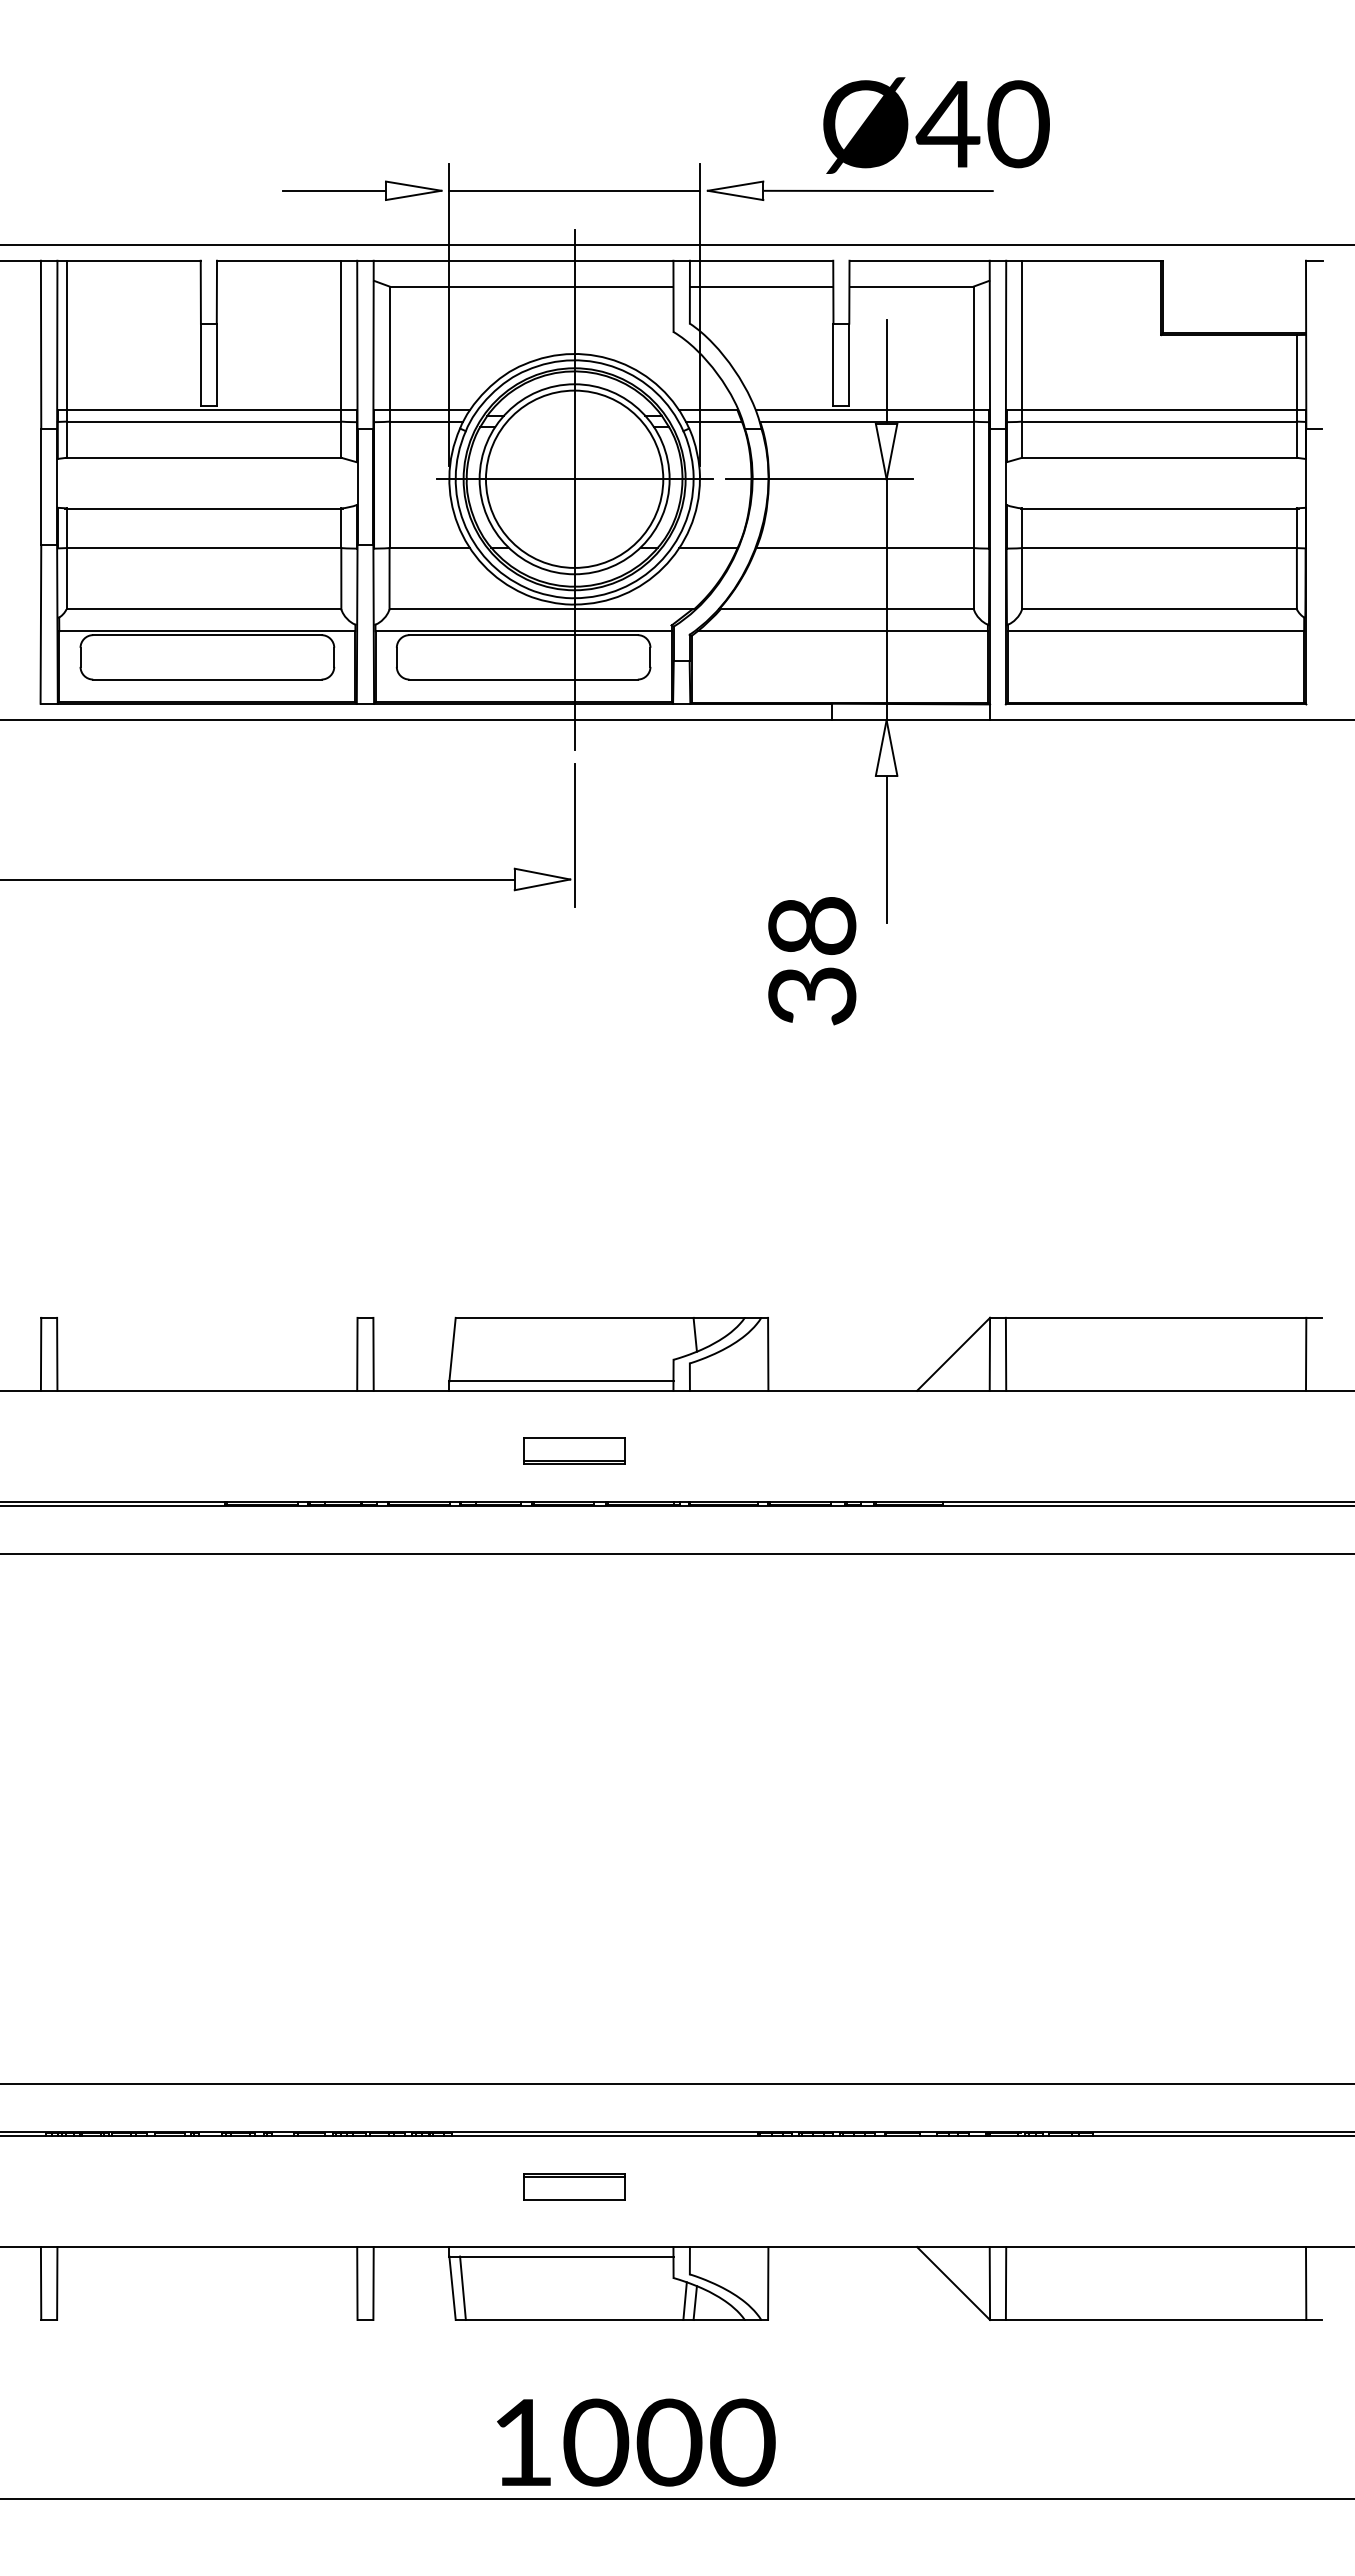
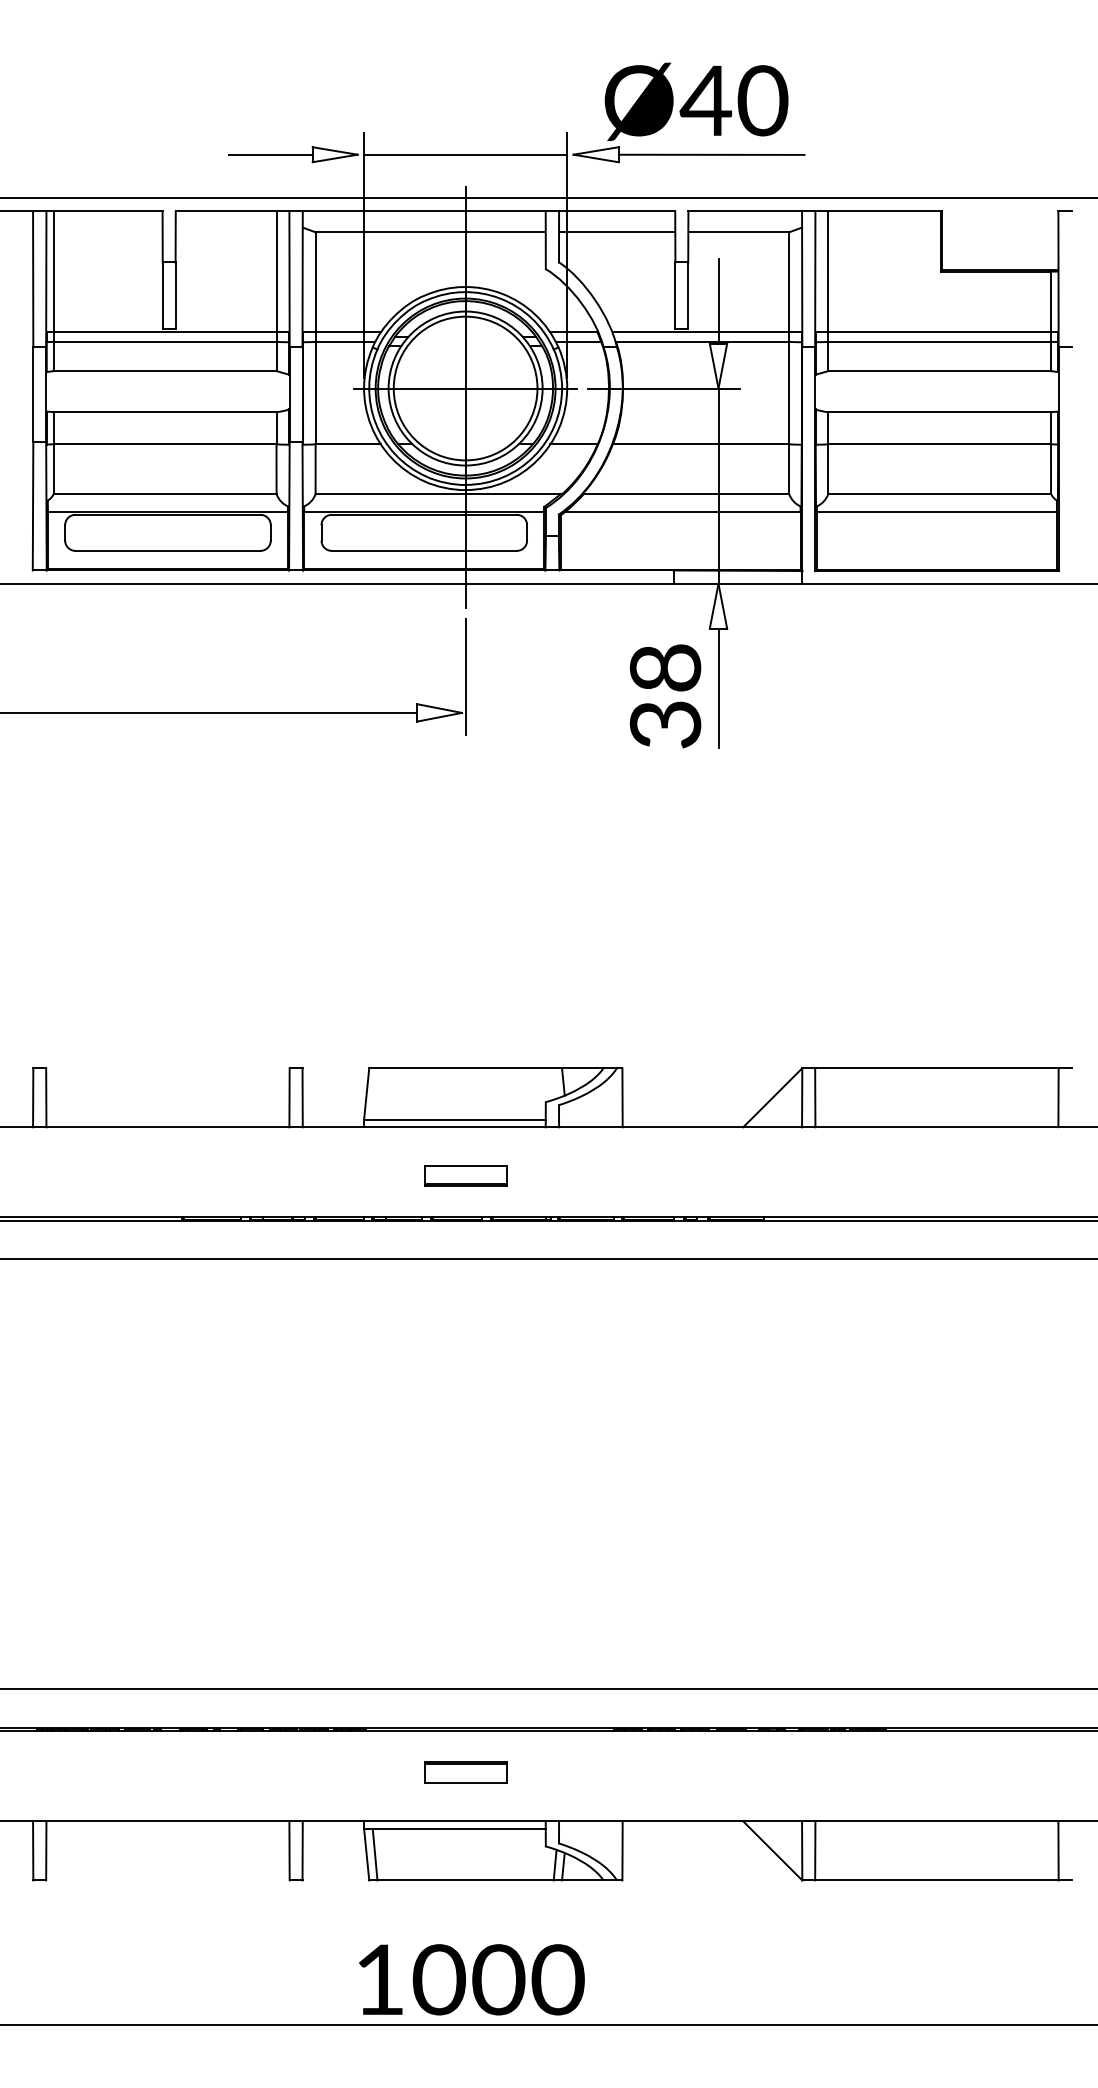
text: (936, 125) -> (696, 101), moved
text: (812, 961) -> (665, 696), moved
text: (636, 2442) -> (472, 1979), moved

